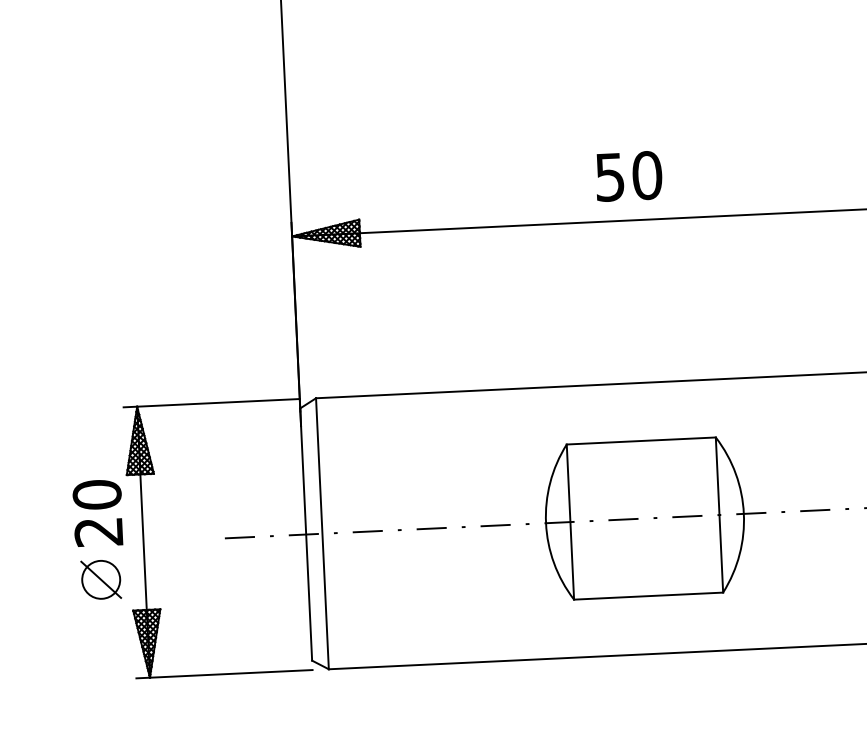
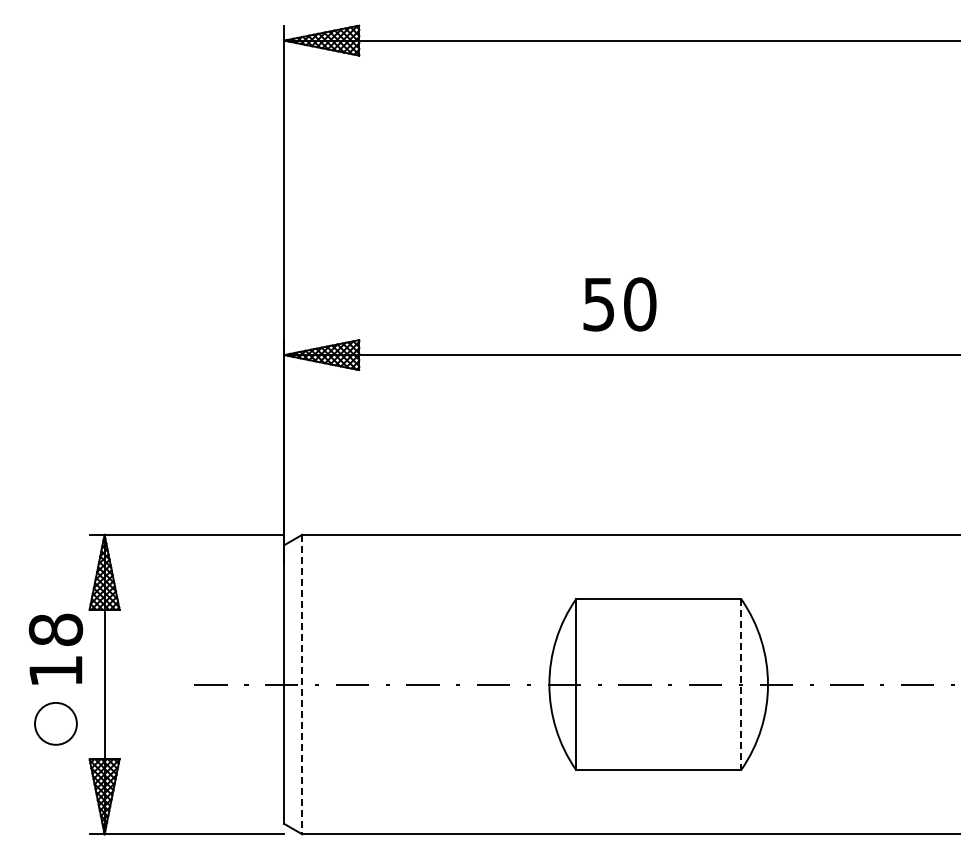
text: (628, 176) -> (619, 304), moved
text: (97, 512) -> (55, 649), 20 -> 18
line: (719, 514) -> (741, 684), solid -> dashed
line: (322, 533) -> (302, 684), solid -> dashed
line: (100, 579) -> (55, 723), removed

